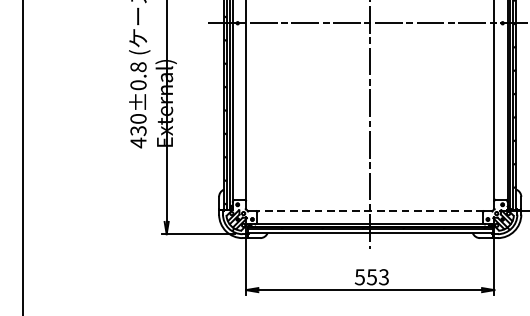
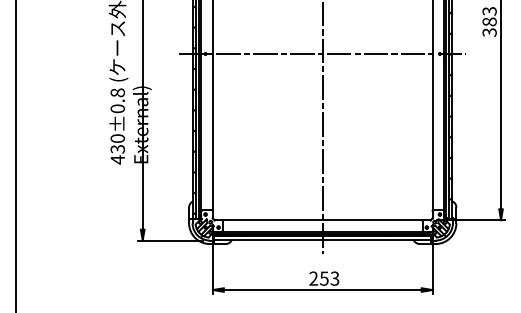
line: (369, 211) -> (322, 220), dashed -> solid
text: (359, 277) -> (313, 278), 553 -> 253

